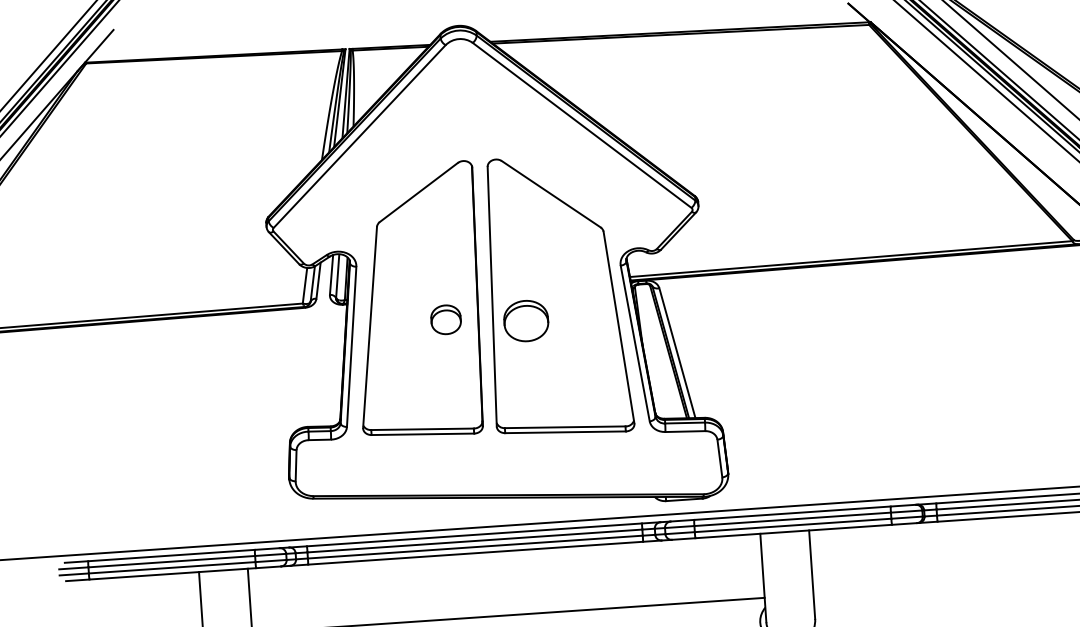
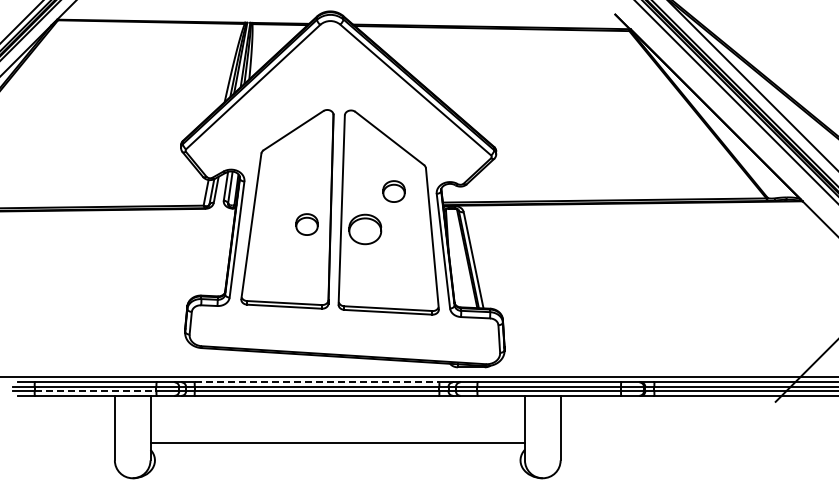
part: (561, 266) -> (393, 191), added
line: (475, 534) -> (317, 382), solid -> dashed
line: (172, 567) -> (95, 391), solid -> dashed

